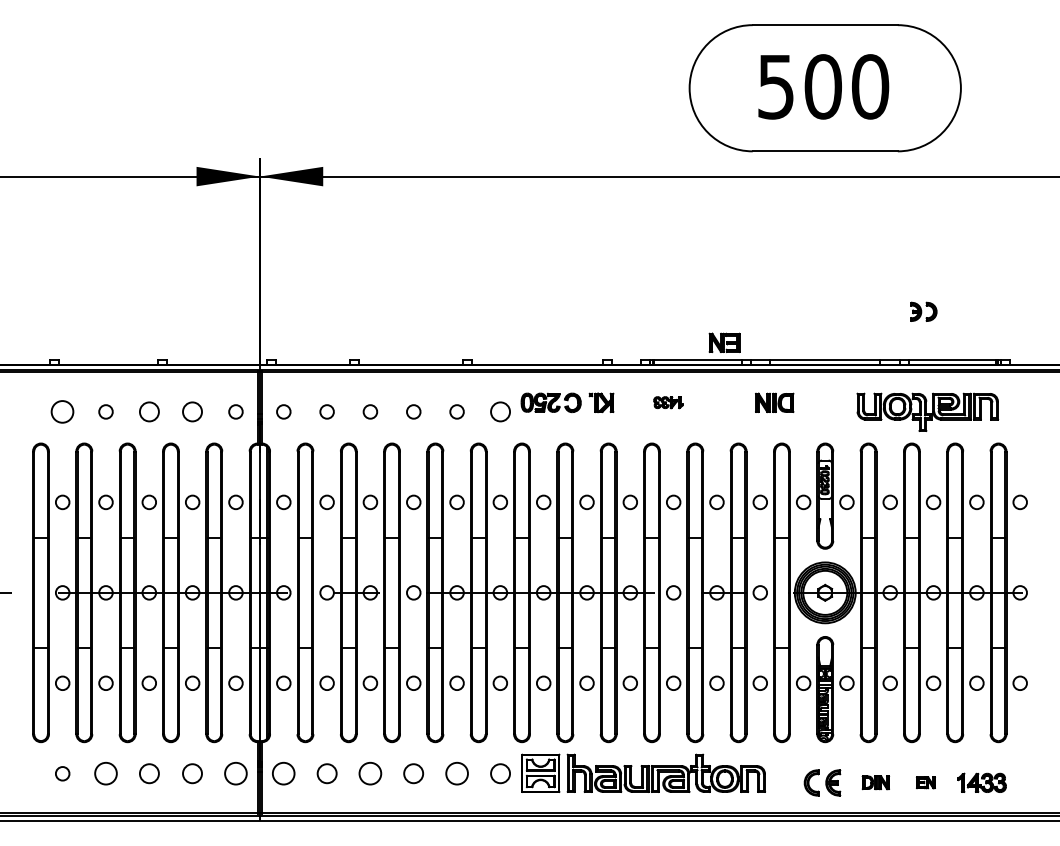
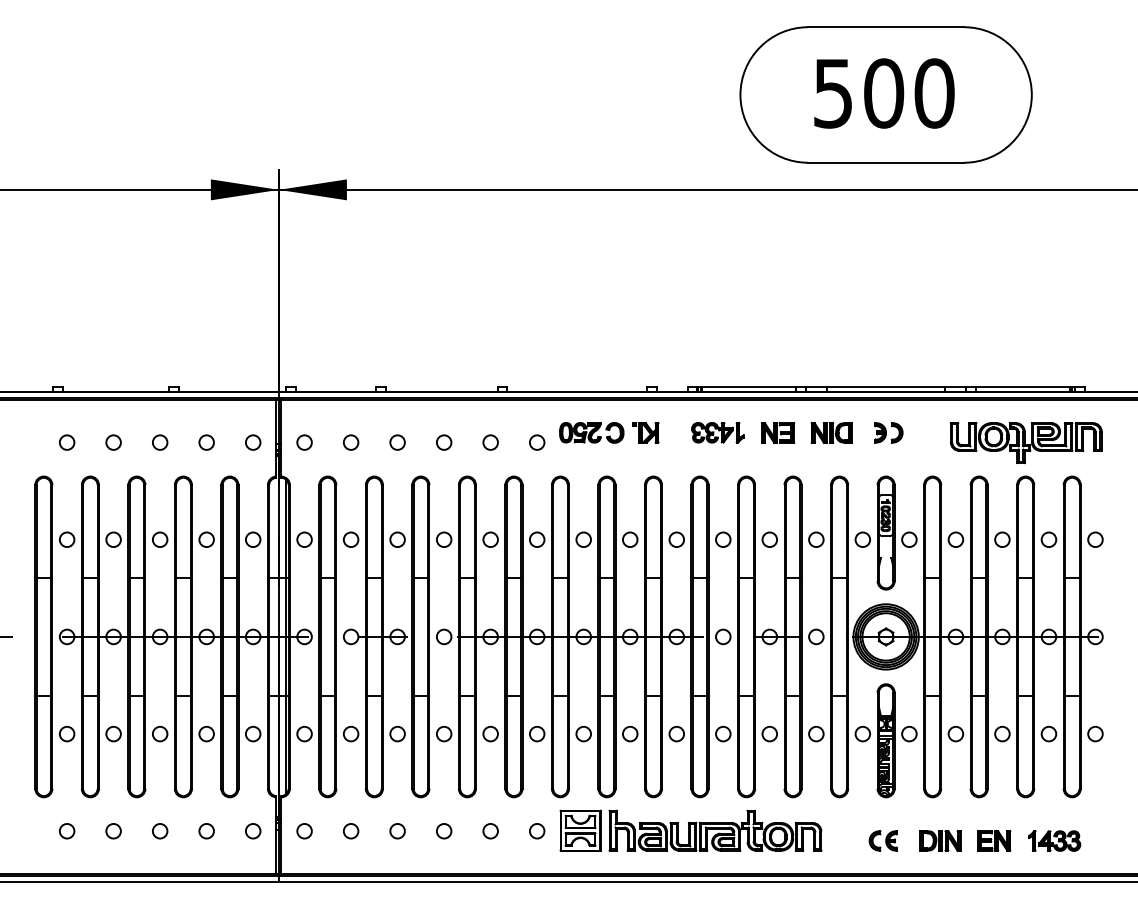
part: (923, 311) -> (888, 432), moved
part: (724, 342) -> (777, 432), moved
part: (668, 402) -> (717, 432), size x1.67
circle: (62, 411) -> (66, 442), size x0.62
circle: (148, 411) -> (159, 442), size x0.71
circle: (192, 411) -> (206, 442), size x0.71
circle: (499, 411) -> (536, 442), size x0.71
part: (927, 411) -> (1025, 442), moved
circle: (105, 773) -> (113, 830), size x0.62
circle: (148, 773) -> (159, 830), size x0.71
circle: (192, 773) -> (206, 830), size x0.71
circle: (235, 773) -> (252, 830), size x0.62
circle: (283, 773) -> (304, 830), size x0.62
circle: (326, 773) -> (350, 830), size x0.71
circle: (370, 773) -> (397, 830), size x0.62
circle: (413, 773) -> (443, 830), size x0.71
circle: (456, 773) -> (490, 830), size x0.62
circle: (499, 773) -> (536, 830), size x0.71
part: (822, 782) -> (883, 840), size x0.71
part: (875, 782) -> (940, 840), size x1.43
part: (925, 782) -> (993, 840), size x1.67

